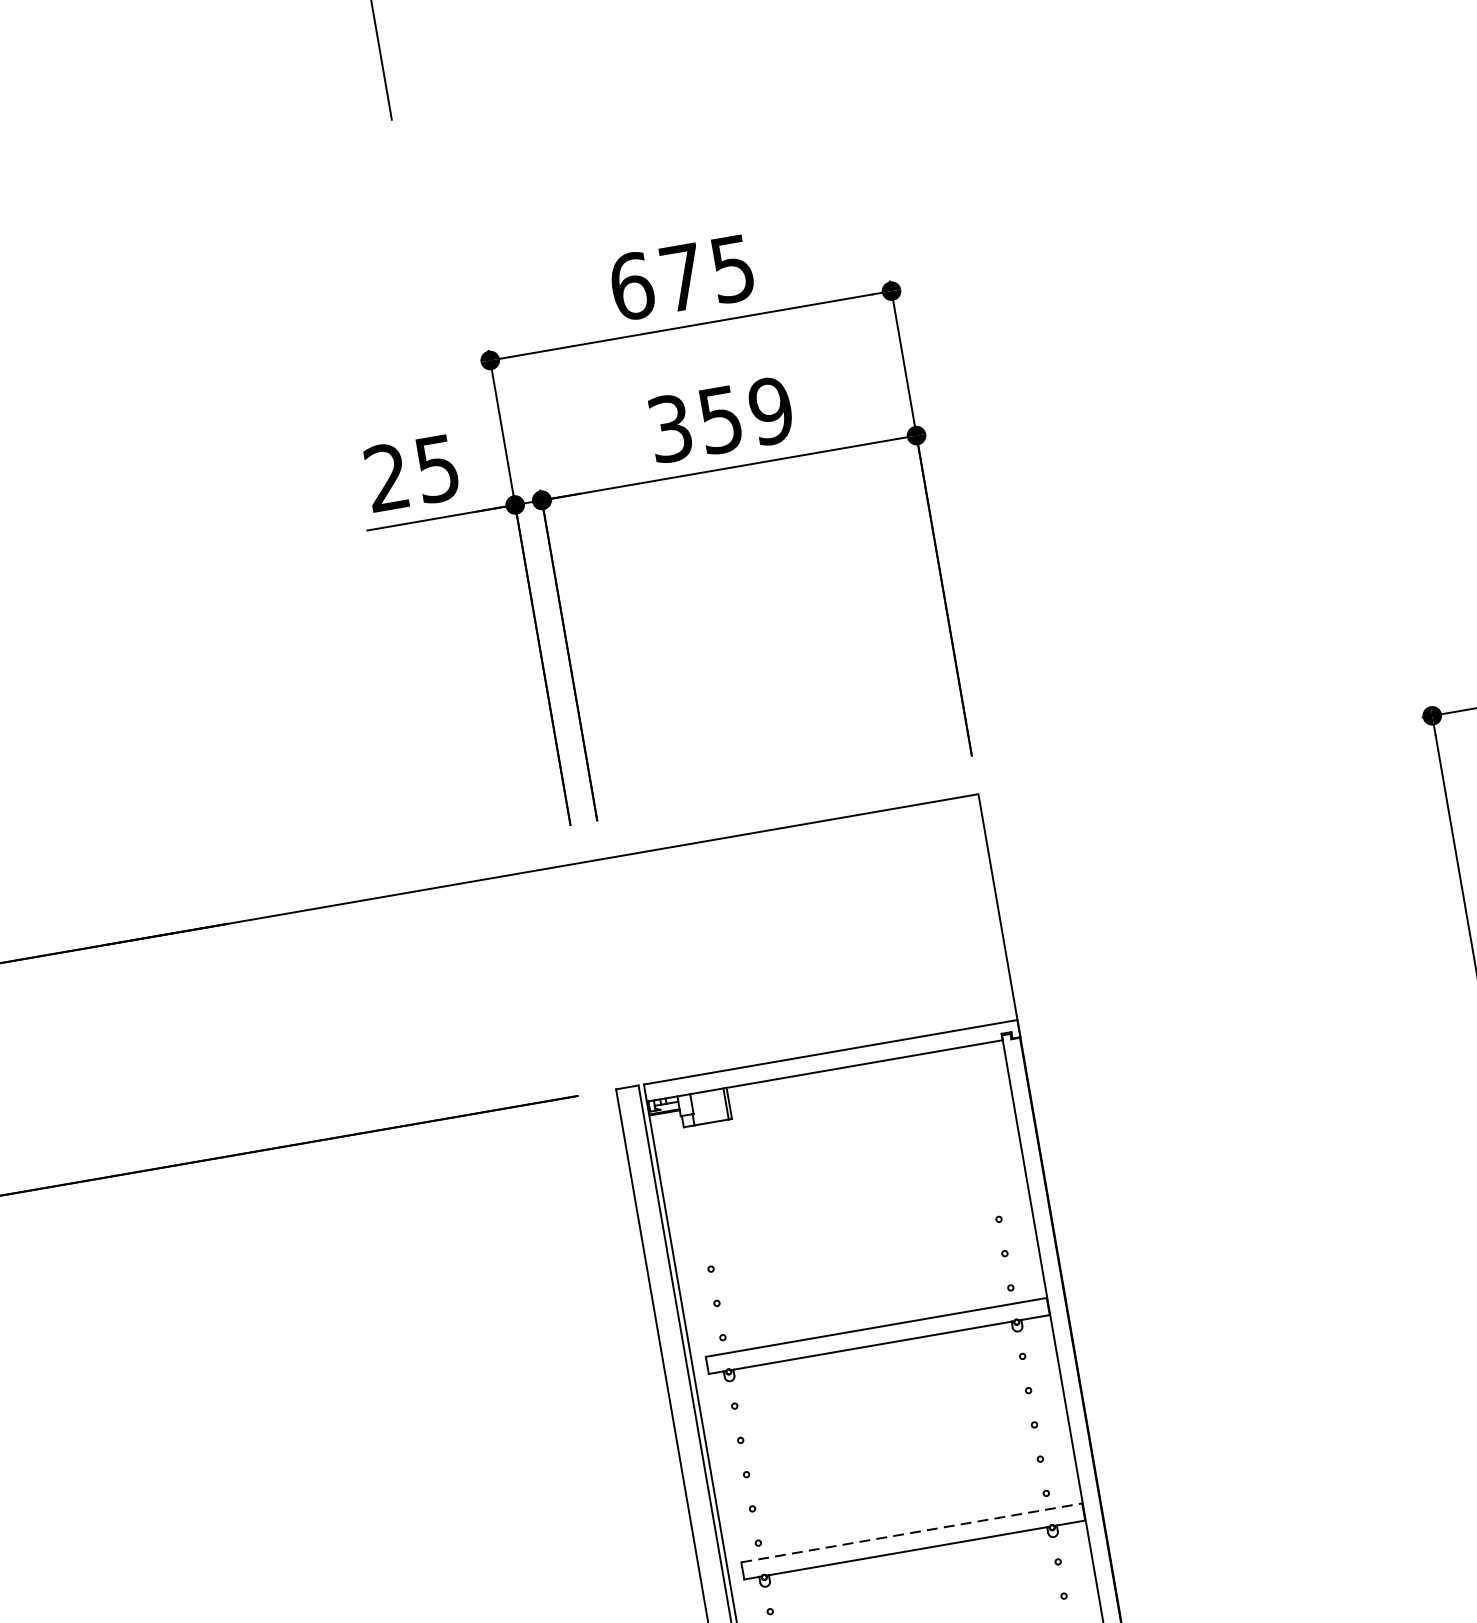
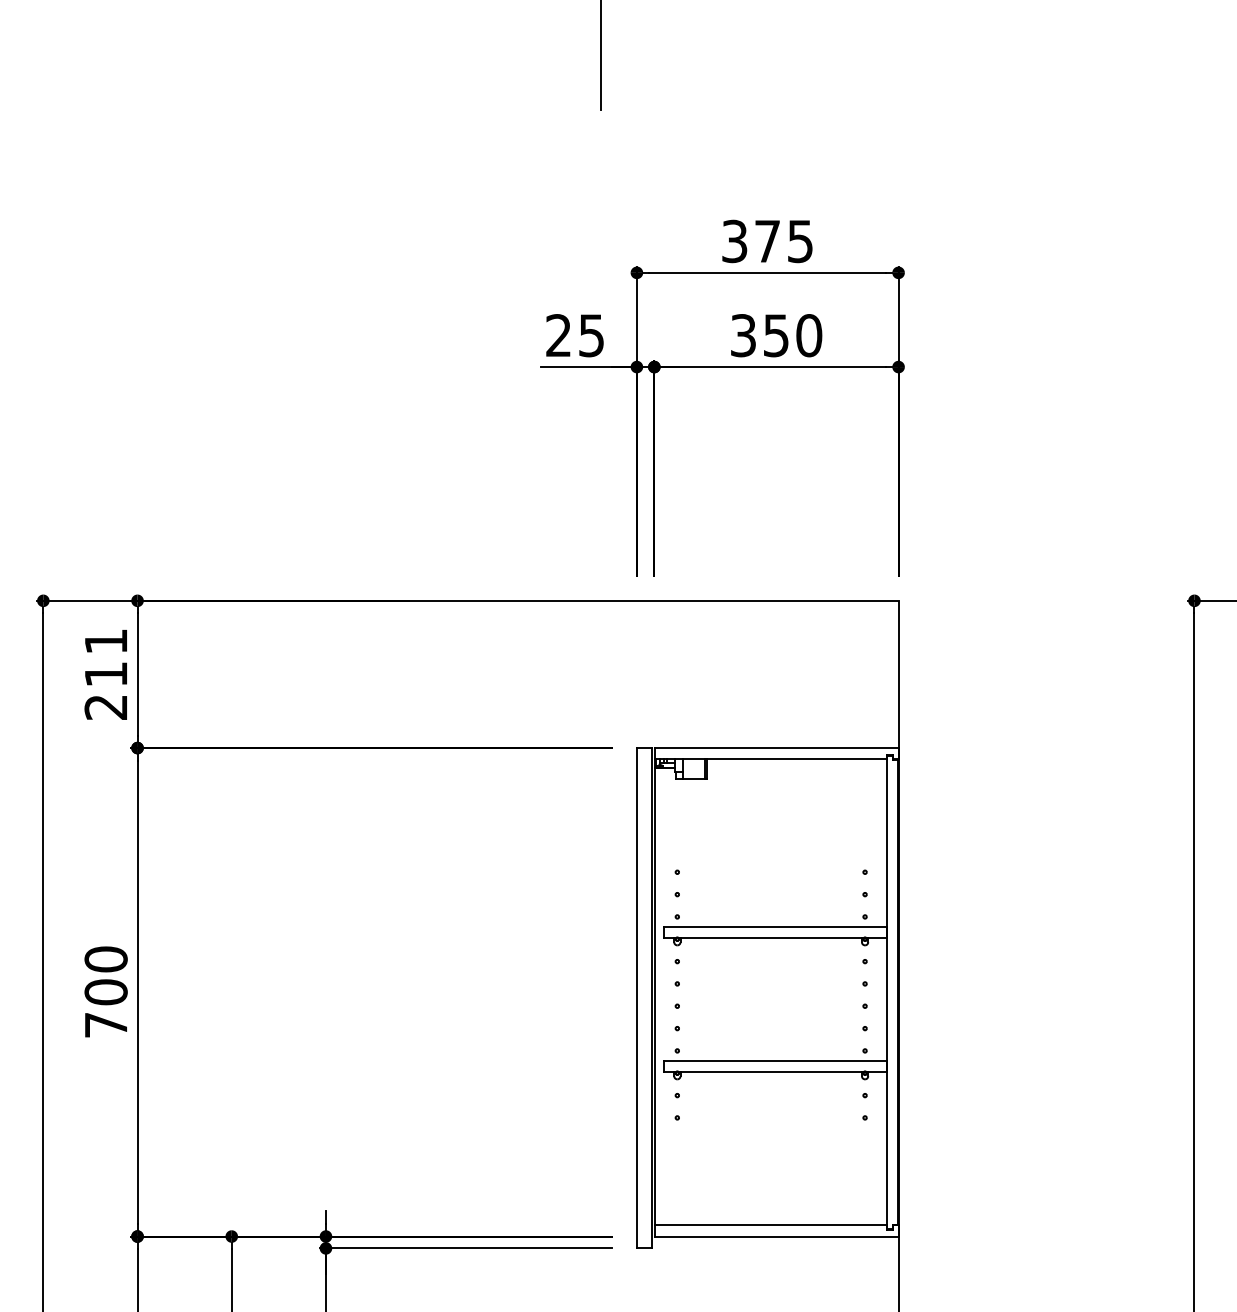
text: (631, 286) -> (734, 241), 675 -> 375
text: (771, 410) -> (809, 335), 359 -> 350
line: (913, 1533) -> (776, 1061), dashed -> solid

